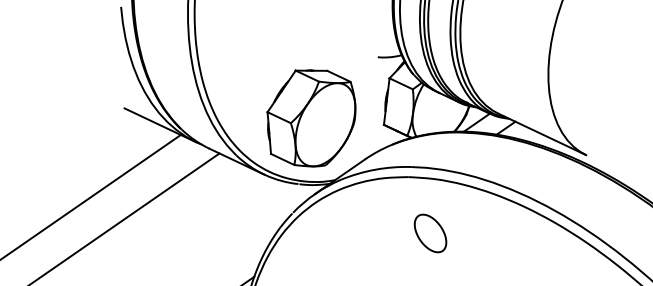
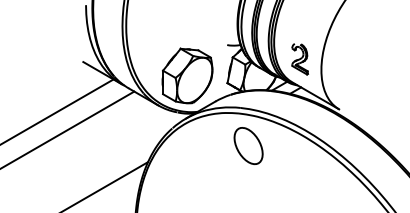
part: (508, 72) -> (299, 59), added
part: (430, 232) -> (248, 145), size x1.67

